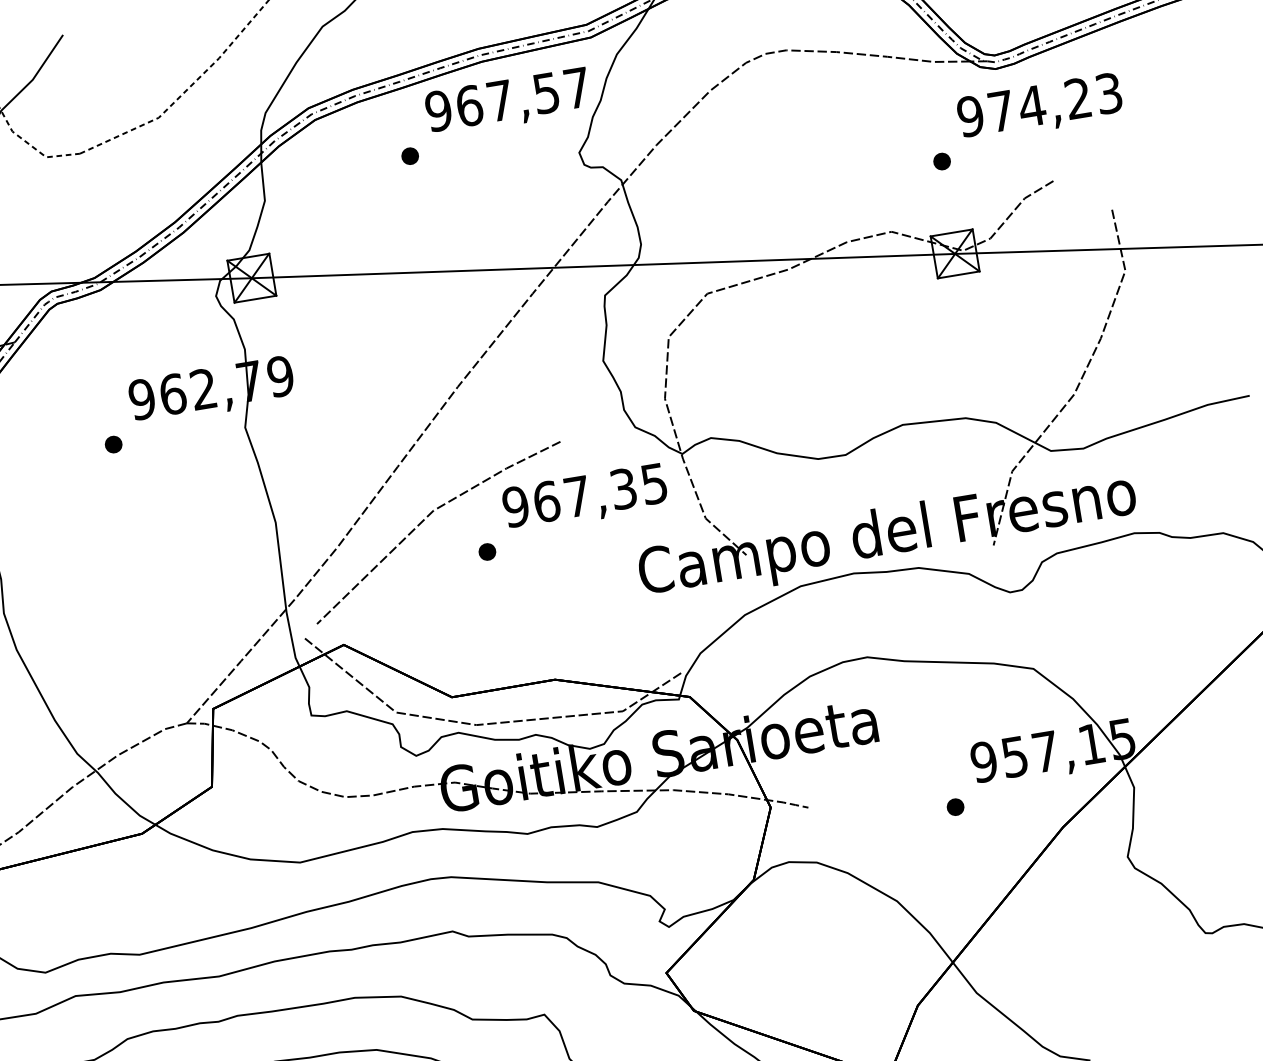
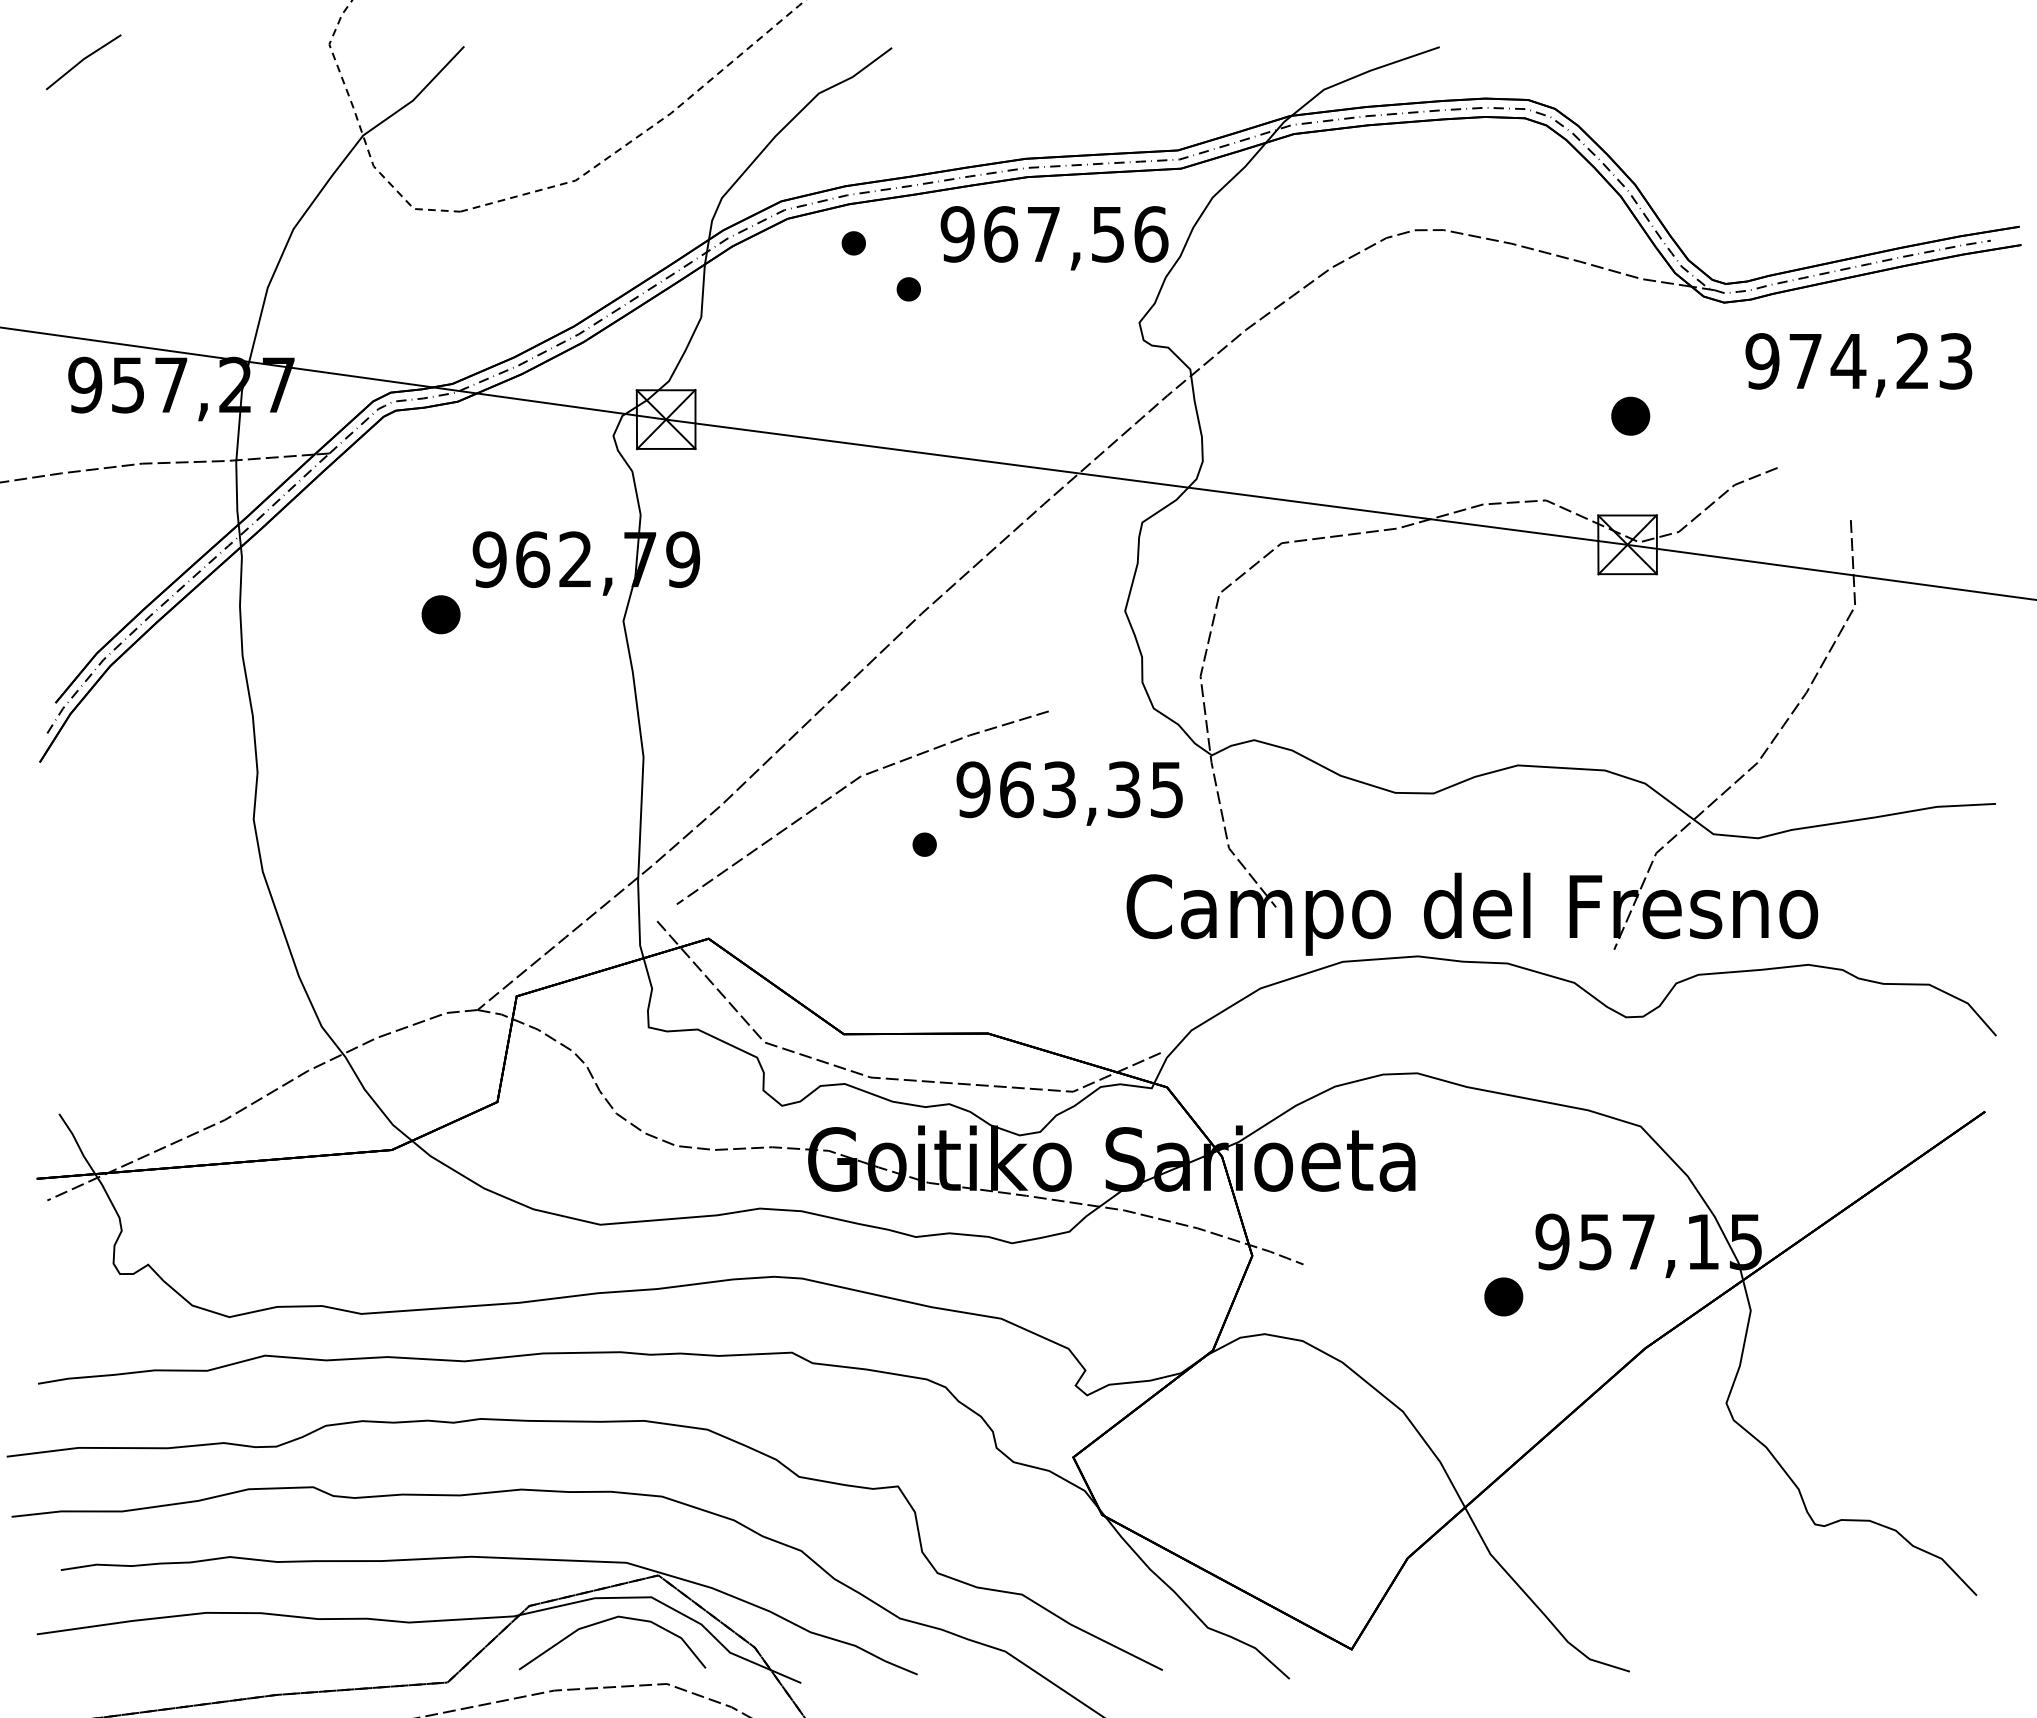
text: (577, 88) -> (1151, 234), 967,57 -> 967,56
text: (1039, 107) -> (1858, 365), moved
part: (365, 129) -> (853, 243), added
part: (942, 161) -> (1630, 416), size x1.6
part: (113, 444) -> (440, 614), size x1.6
text: (577, 496) -> (1059, 789), 967,35 -> 963,35
part: (955, 806) -> (1503, 1296), size x1.6

